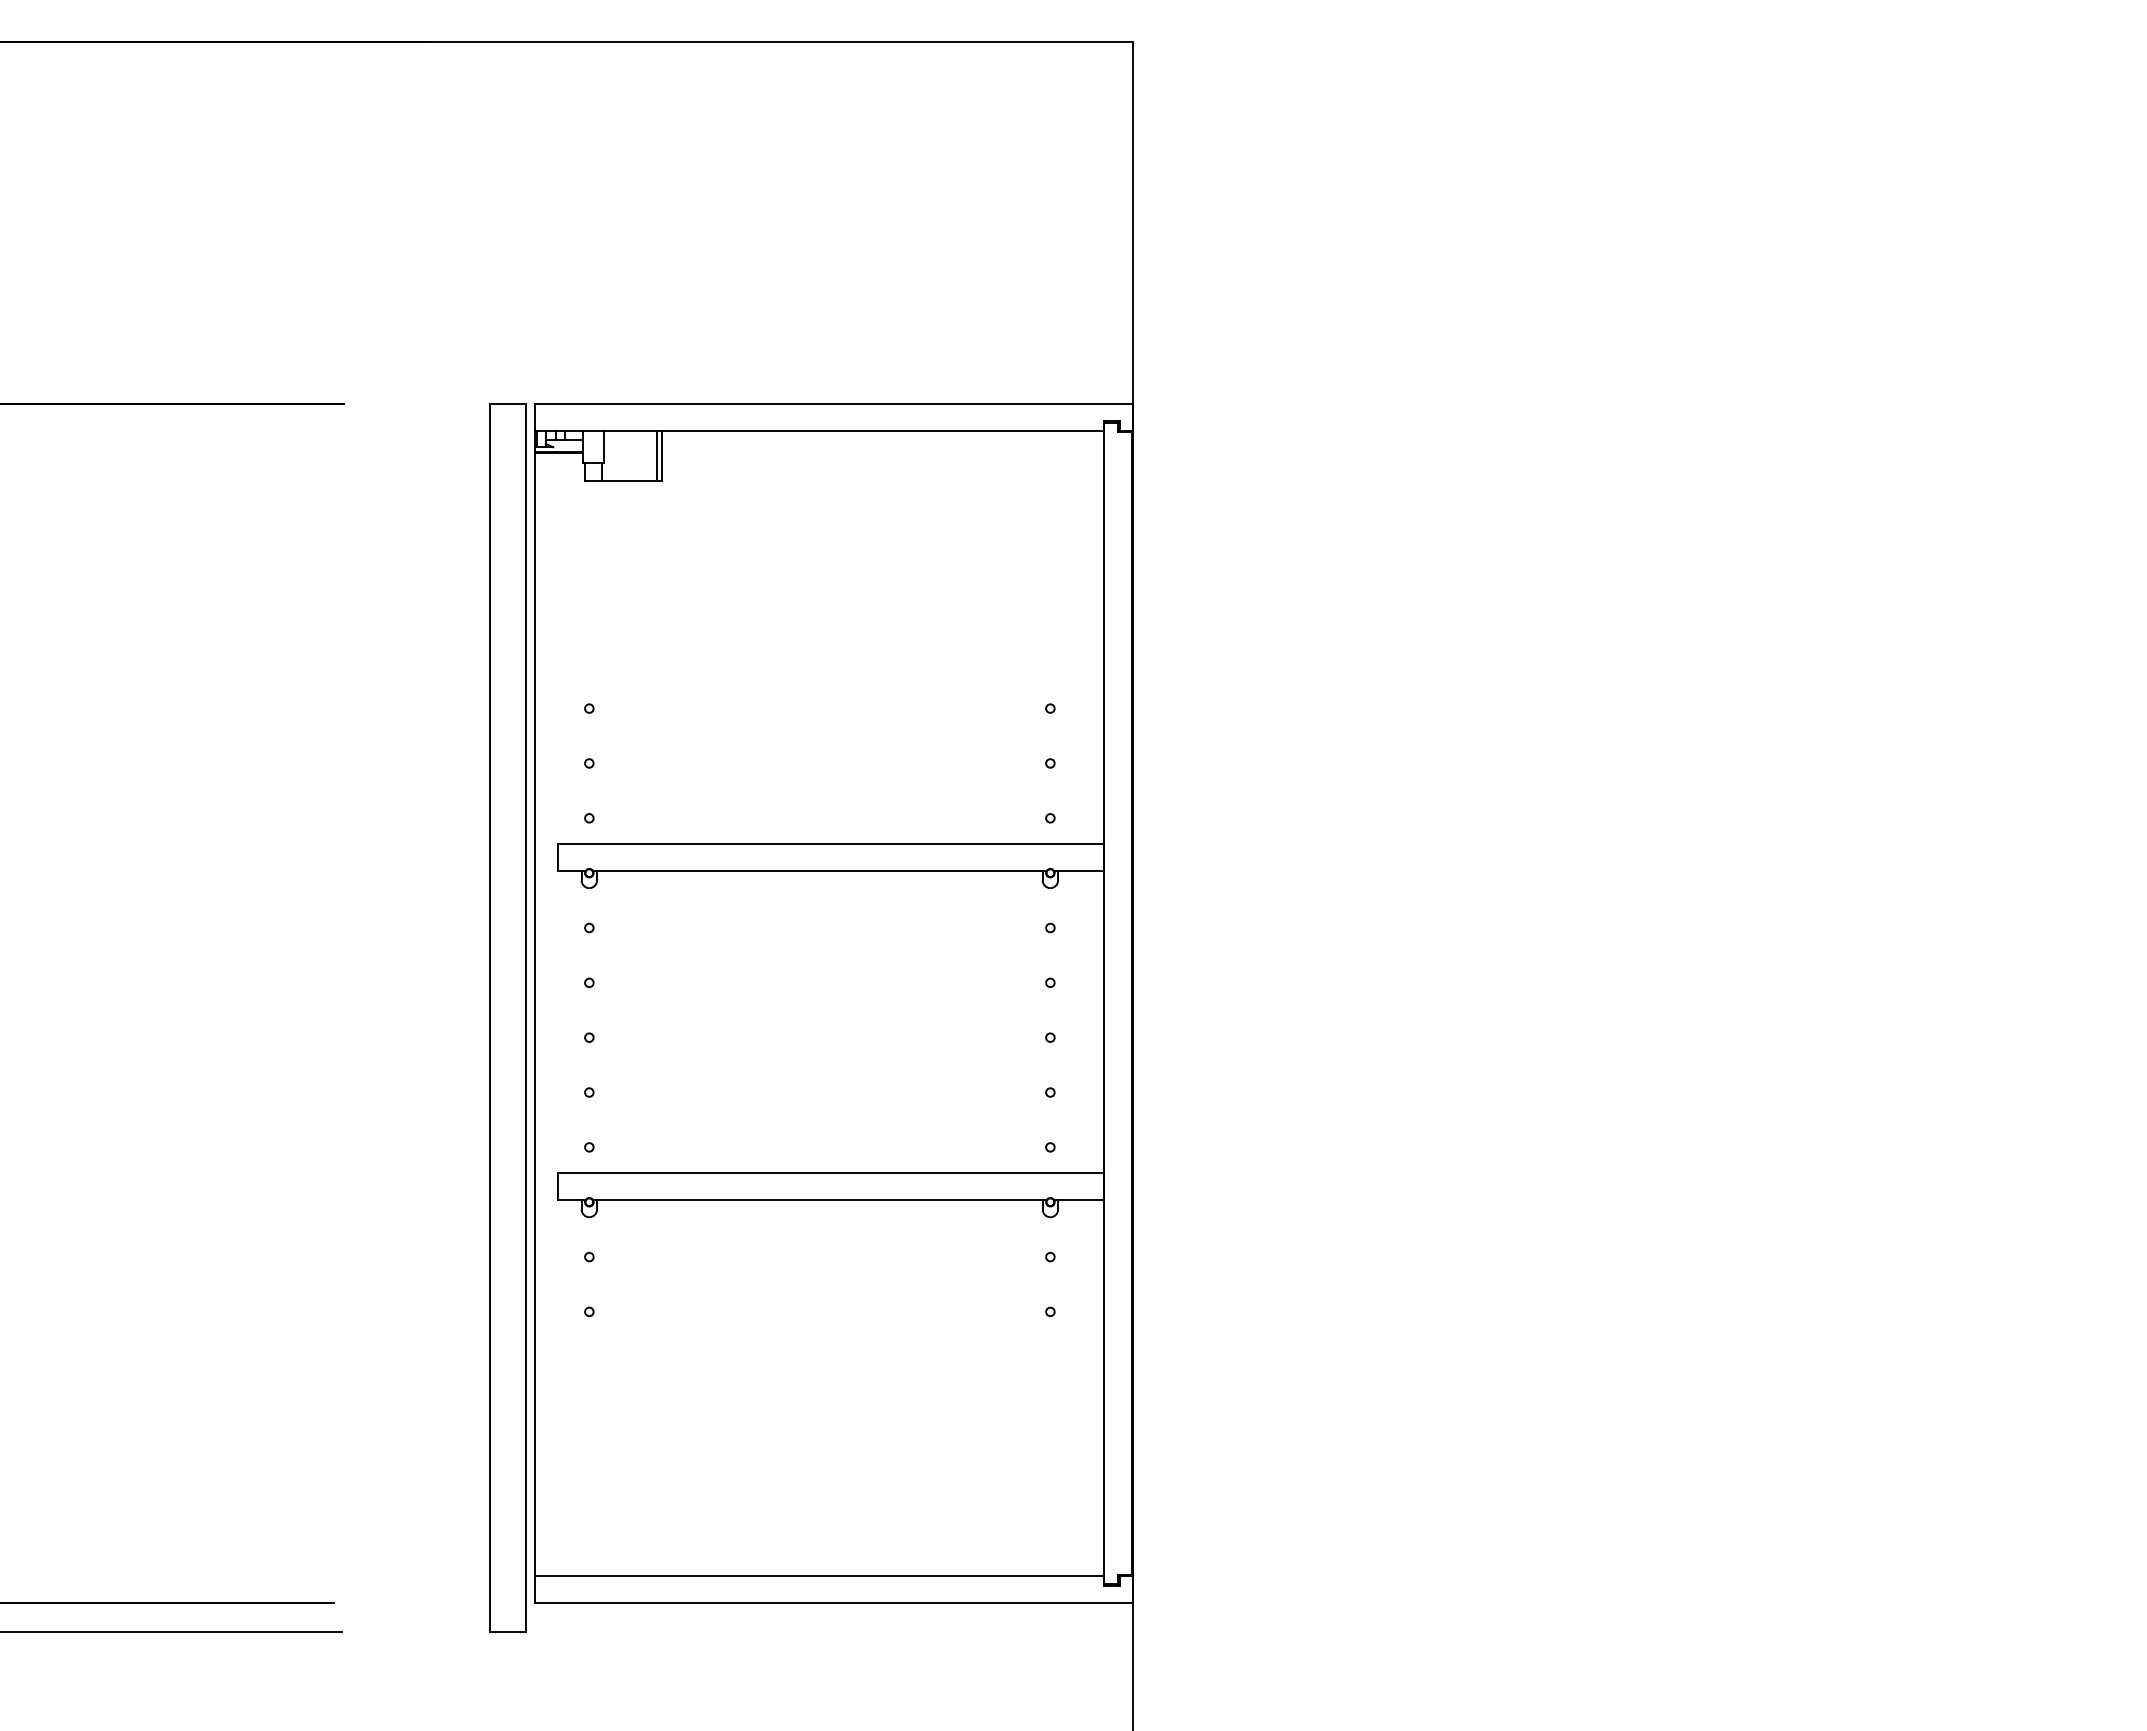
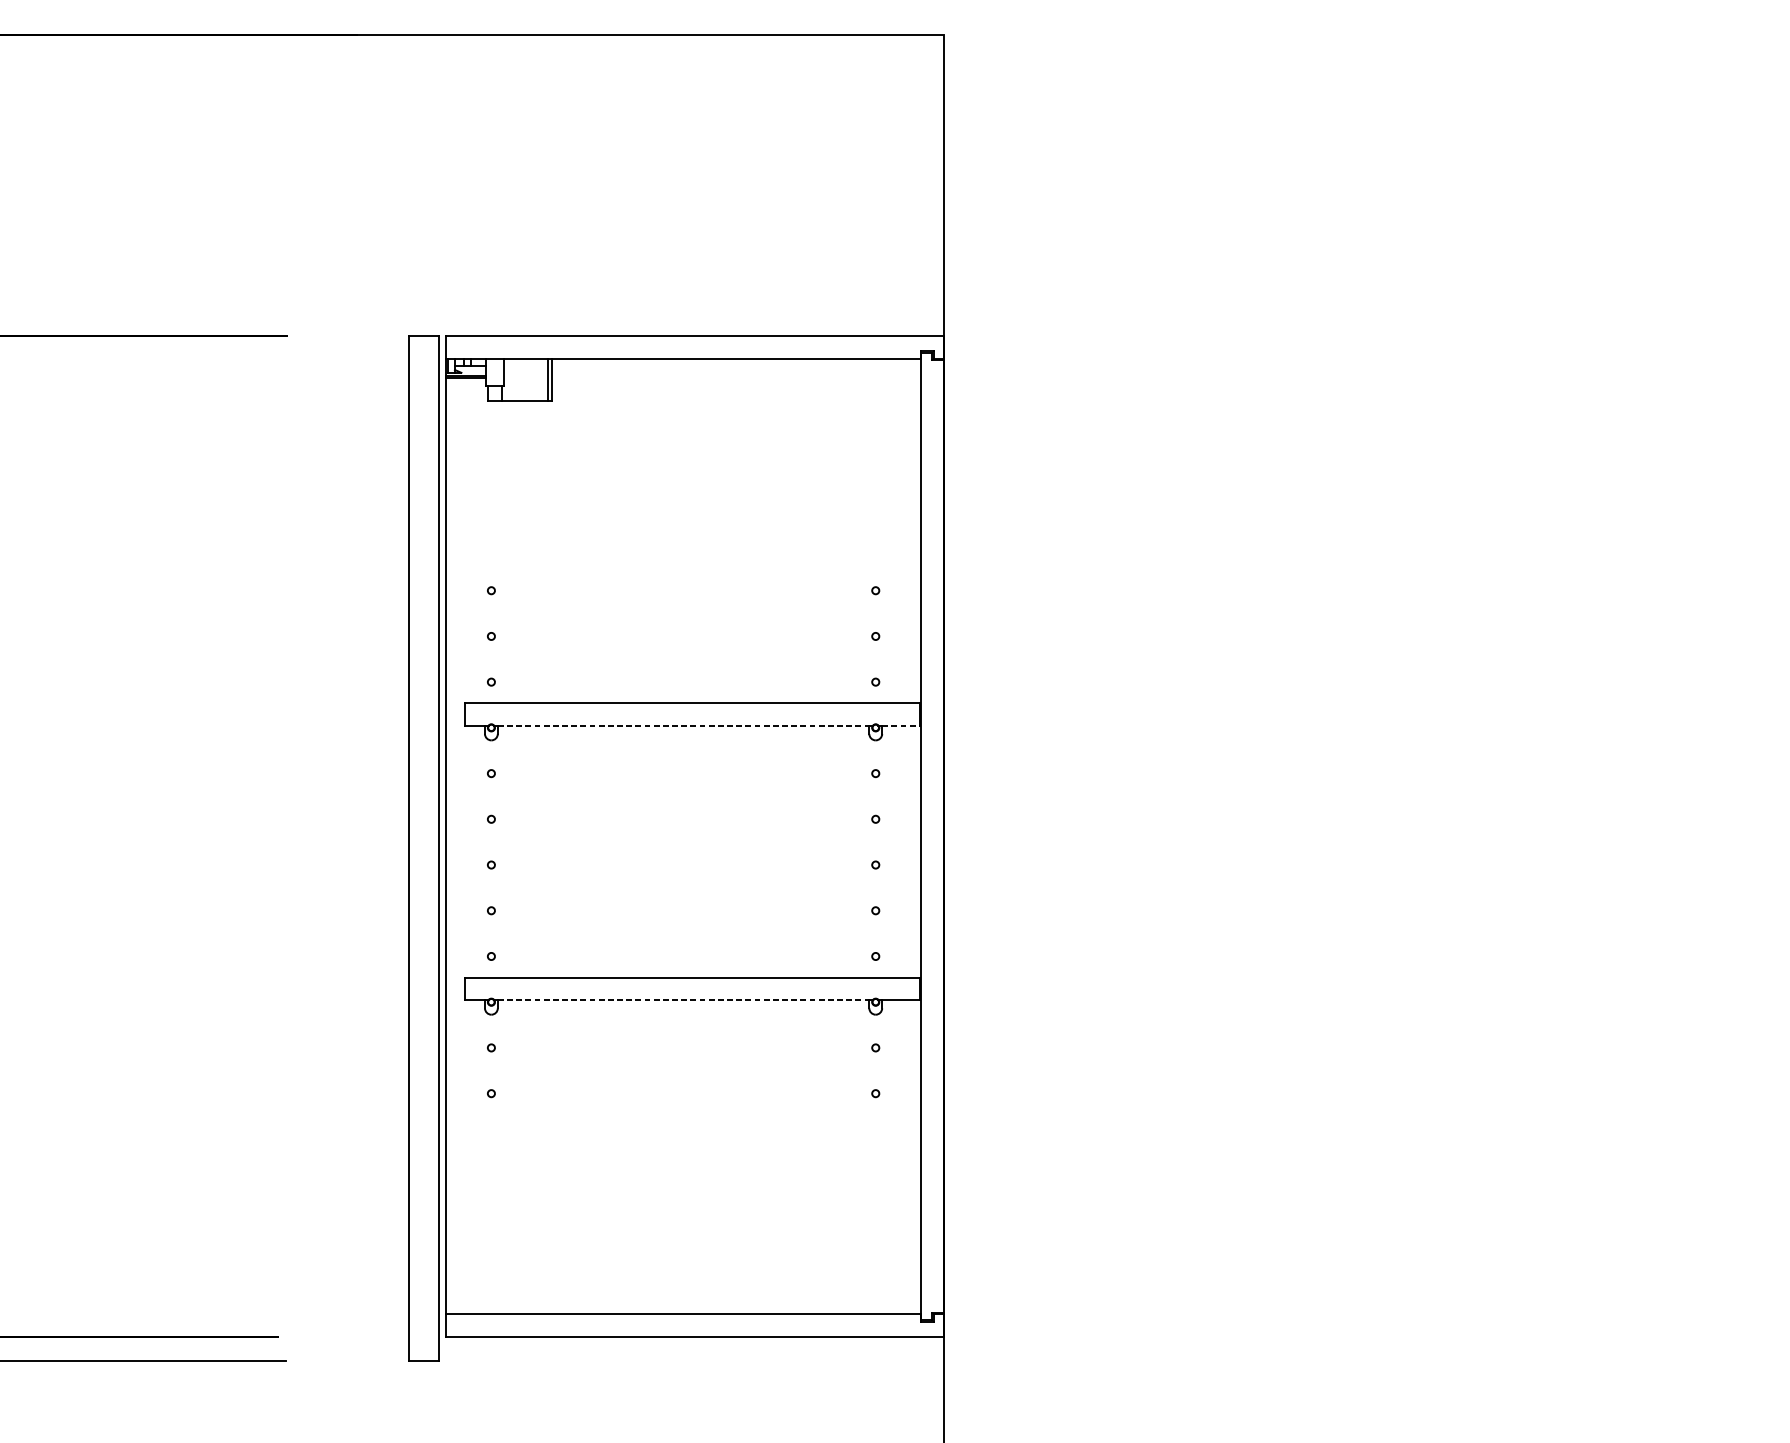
line: (819, 871) -> (683, 726), solid -> dashed
line: (1080, 871) -> (900, 726), solid -> dashed
line: (819, 1200) -> (683, 1000), solid -> dashed

